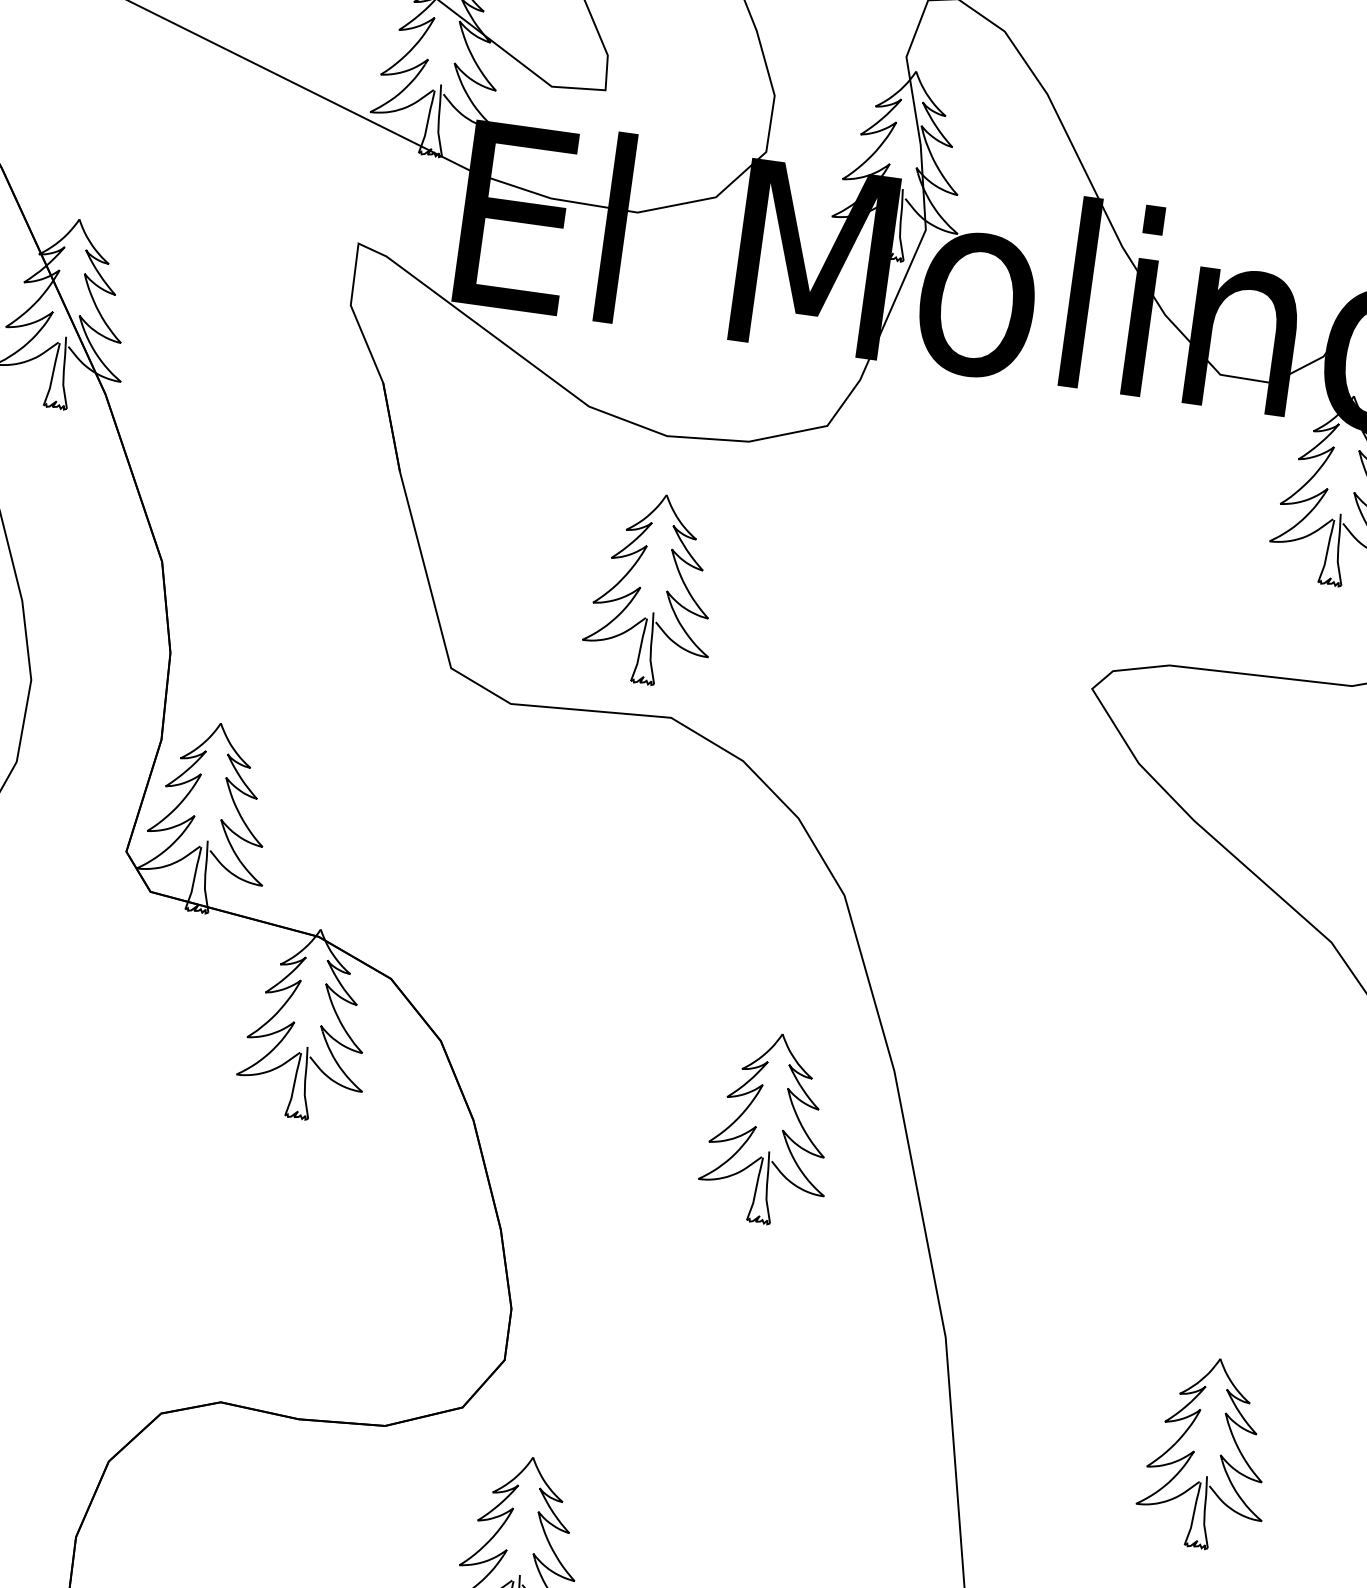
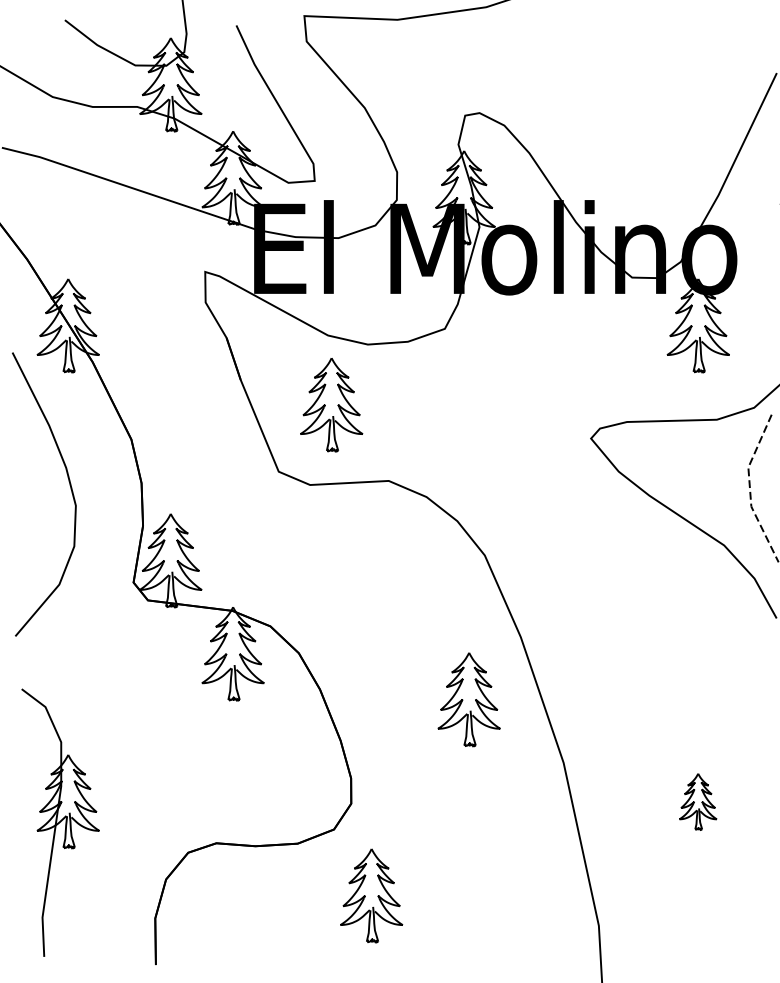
part: (653, 590) -> (331, 405), moved
part: (768, 1128) -> (468, 699), moved
part: (1205, 1452) -> (697, 801), size x0.6

